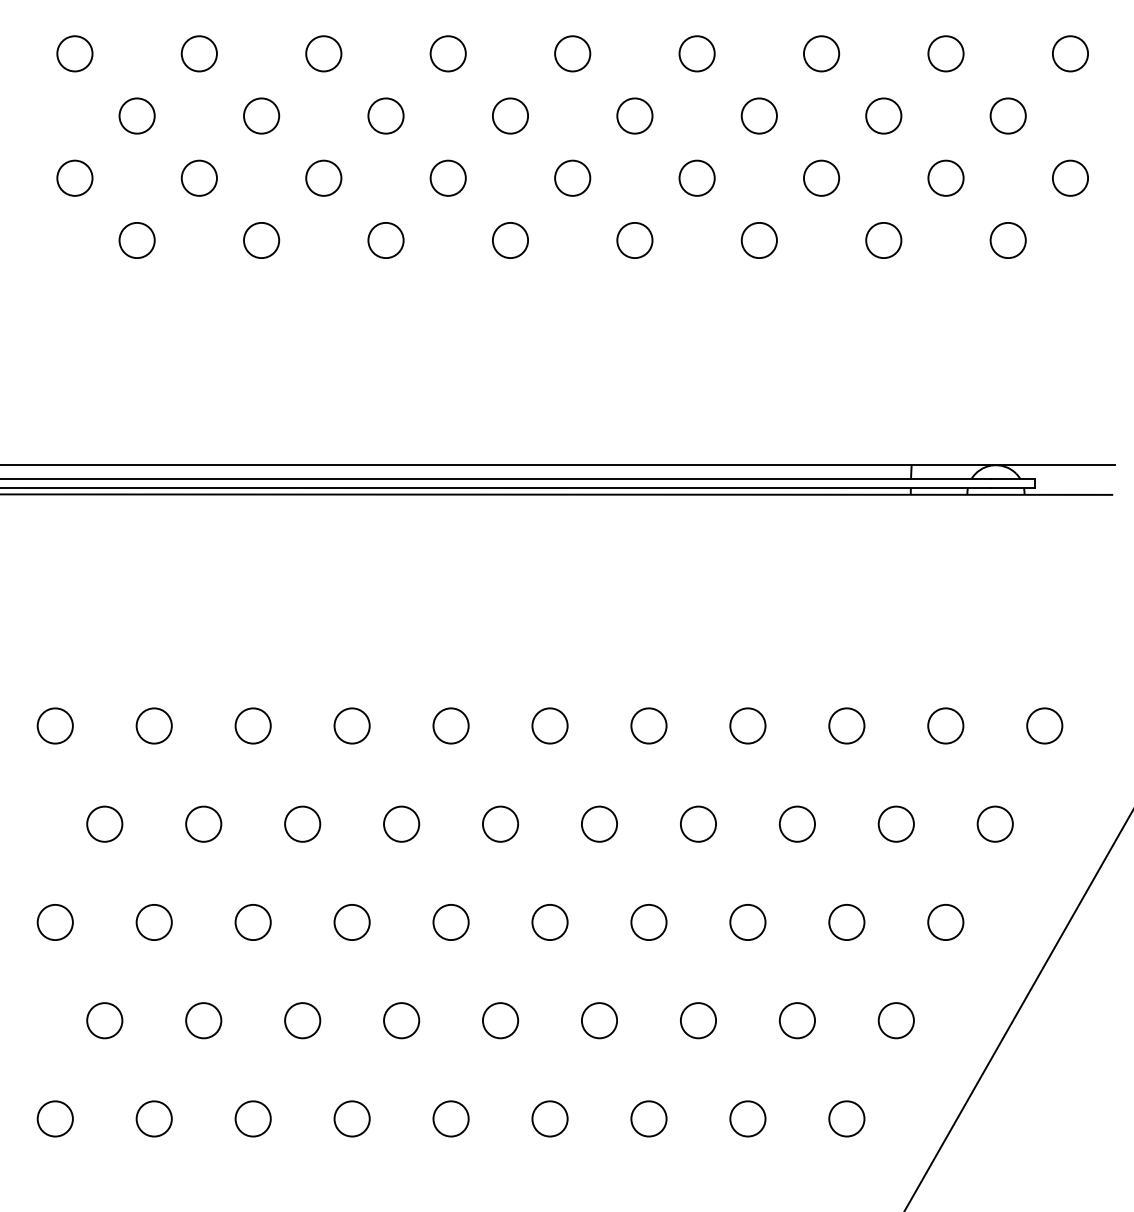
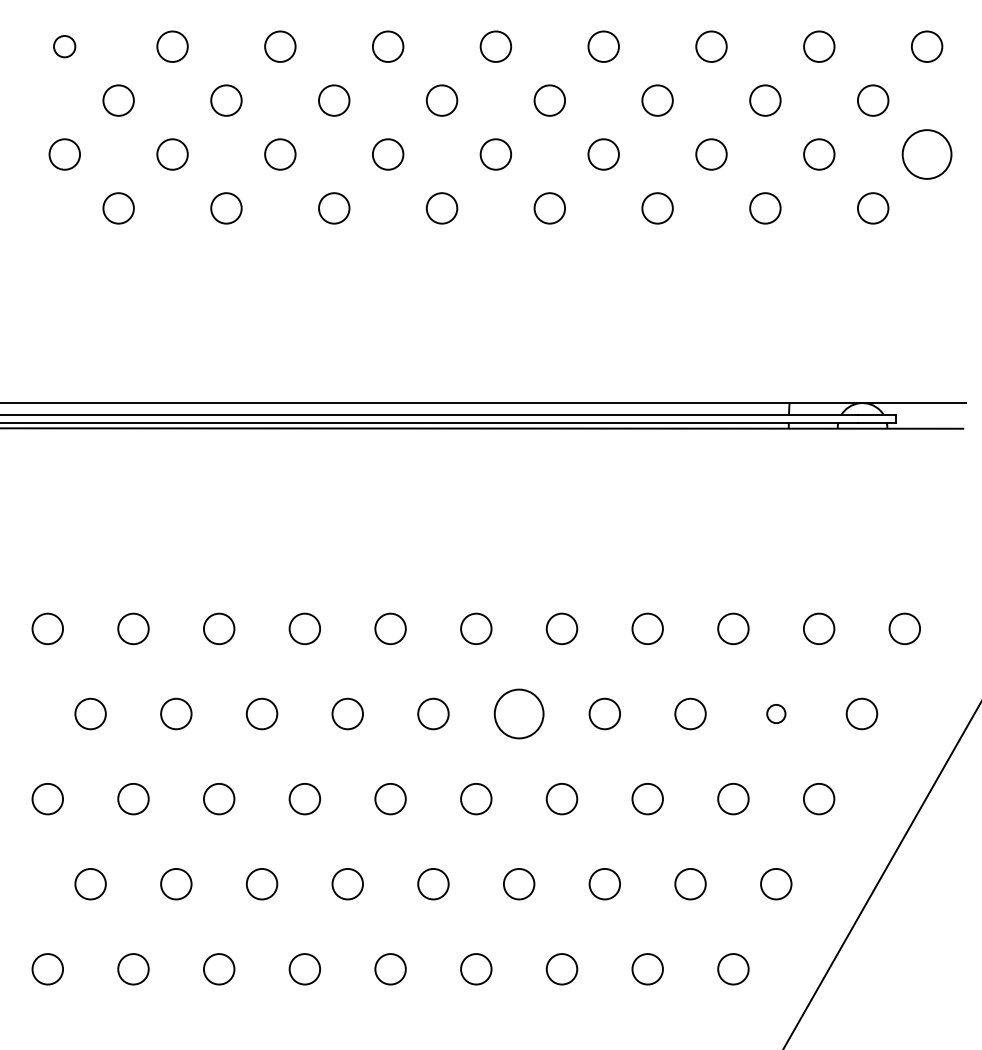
circle: (74, 53) -> (64, 46), size x0.7
circle: (1069, 178) -> (926, 154), size x1.6
circle: (598, 823) -> (518, 713), size x1.6
circle: (896, 823) -> (776, 713), size x0.6

